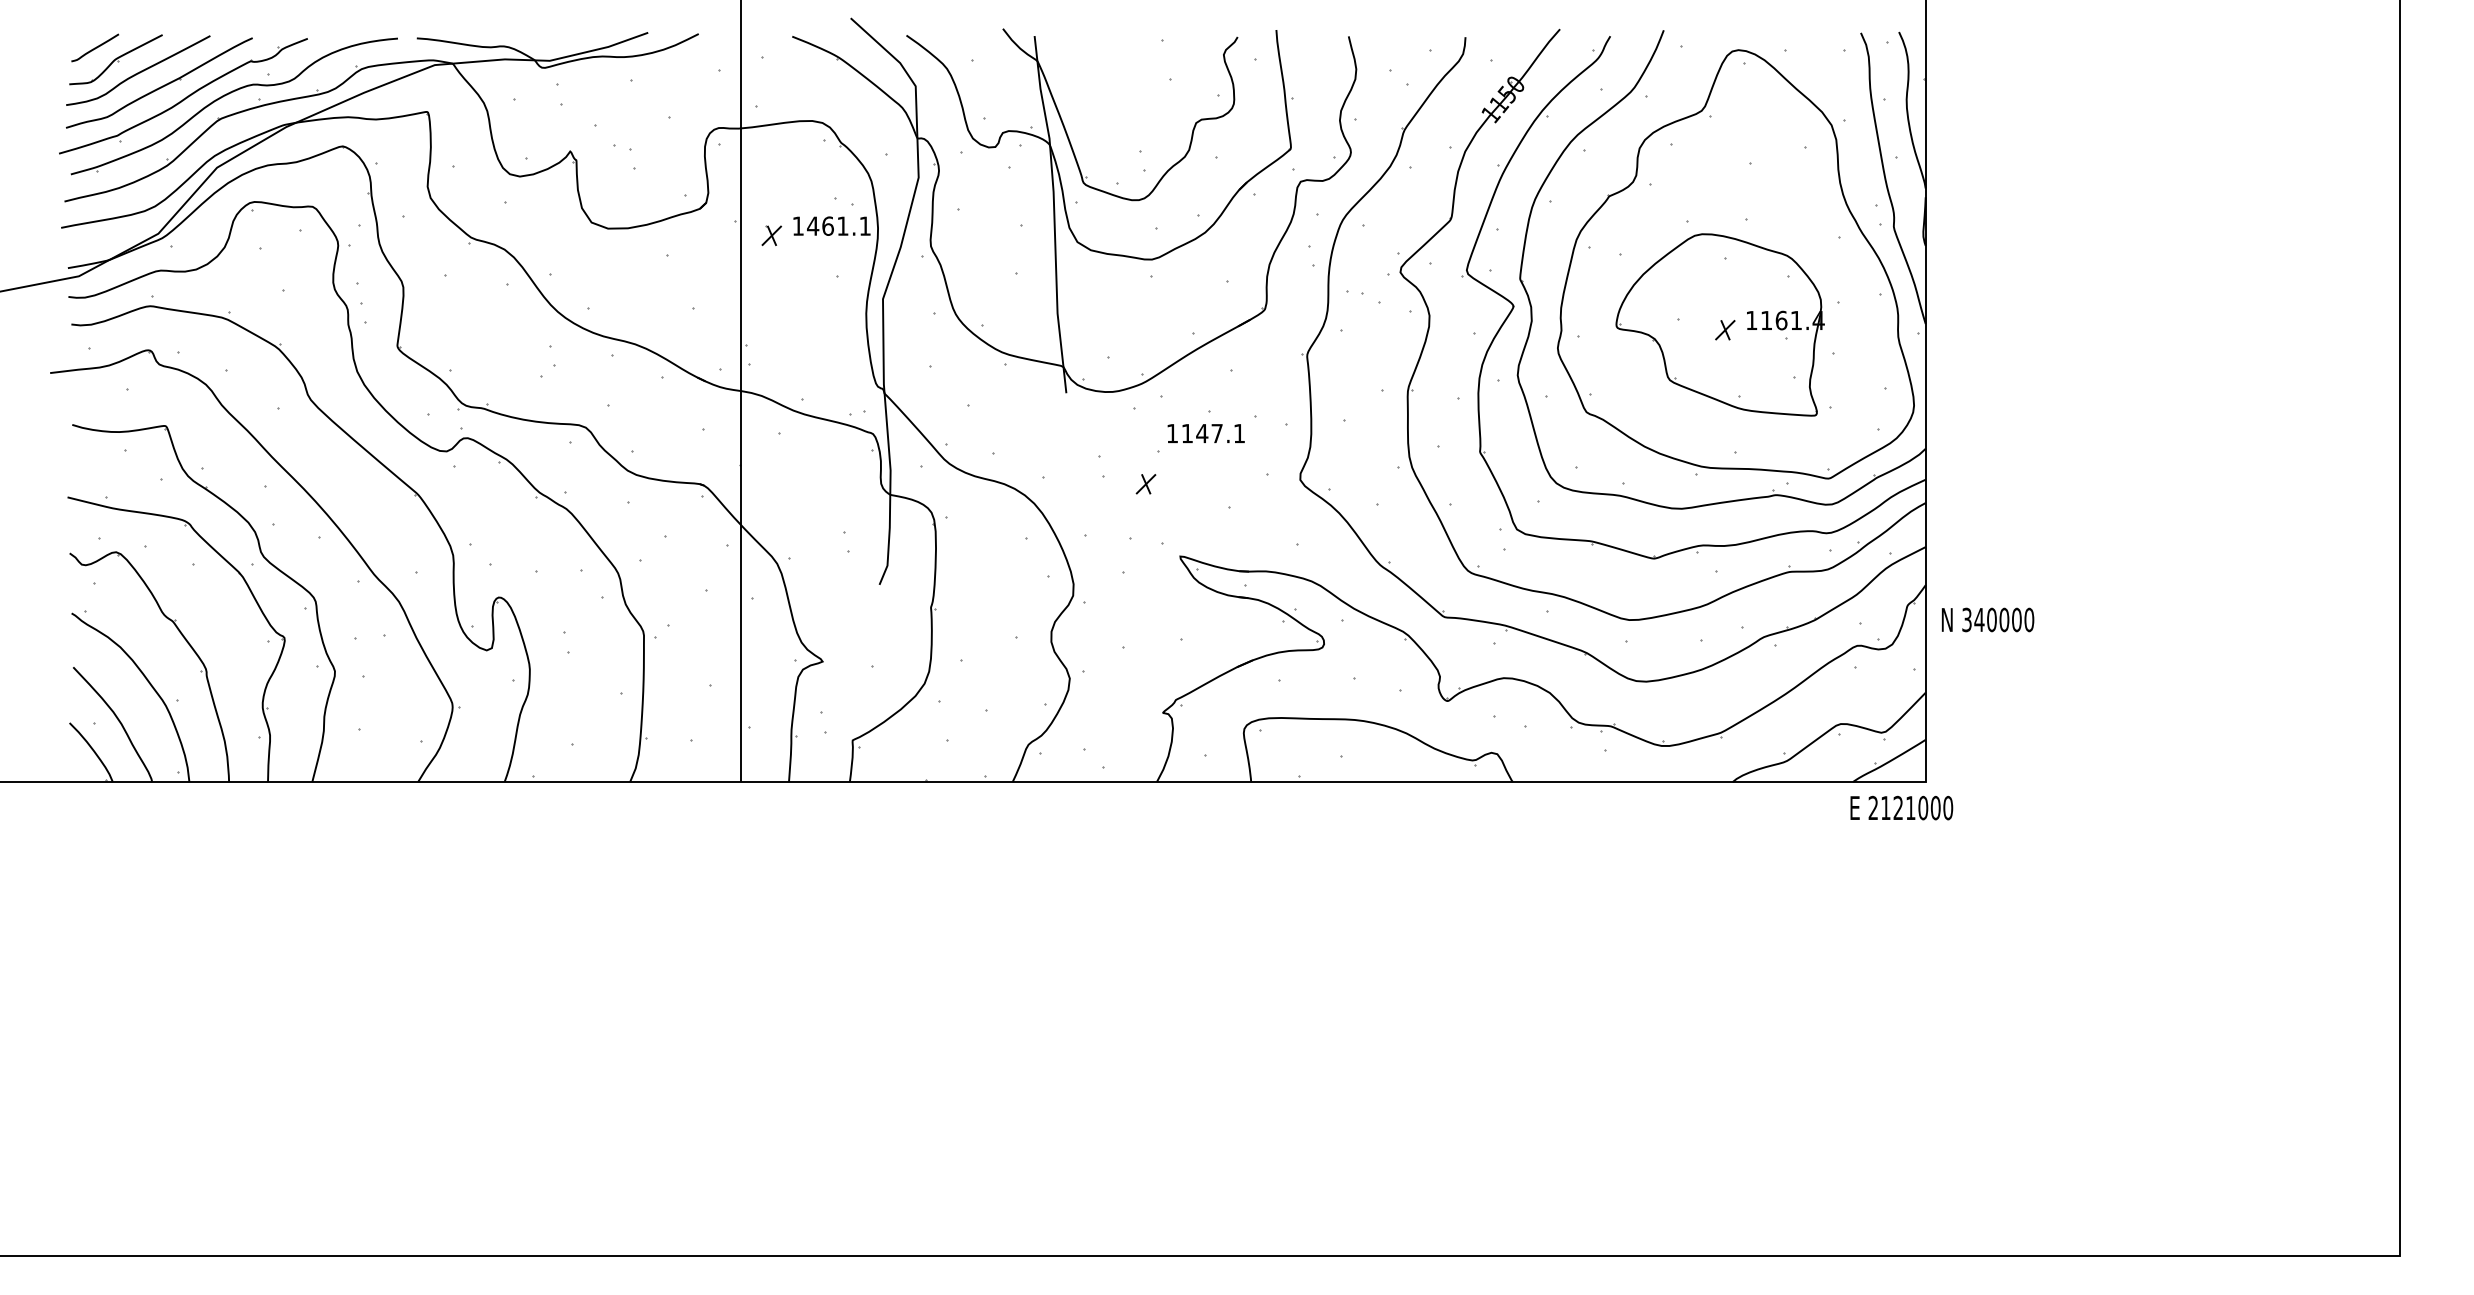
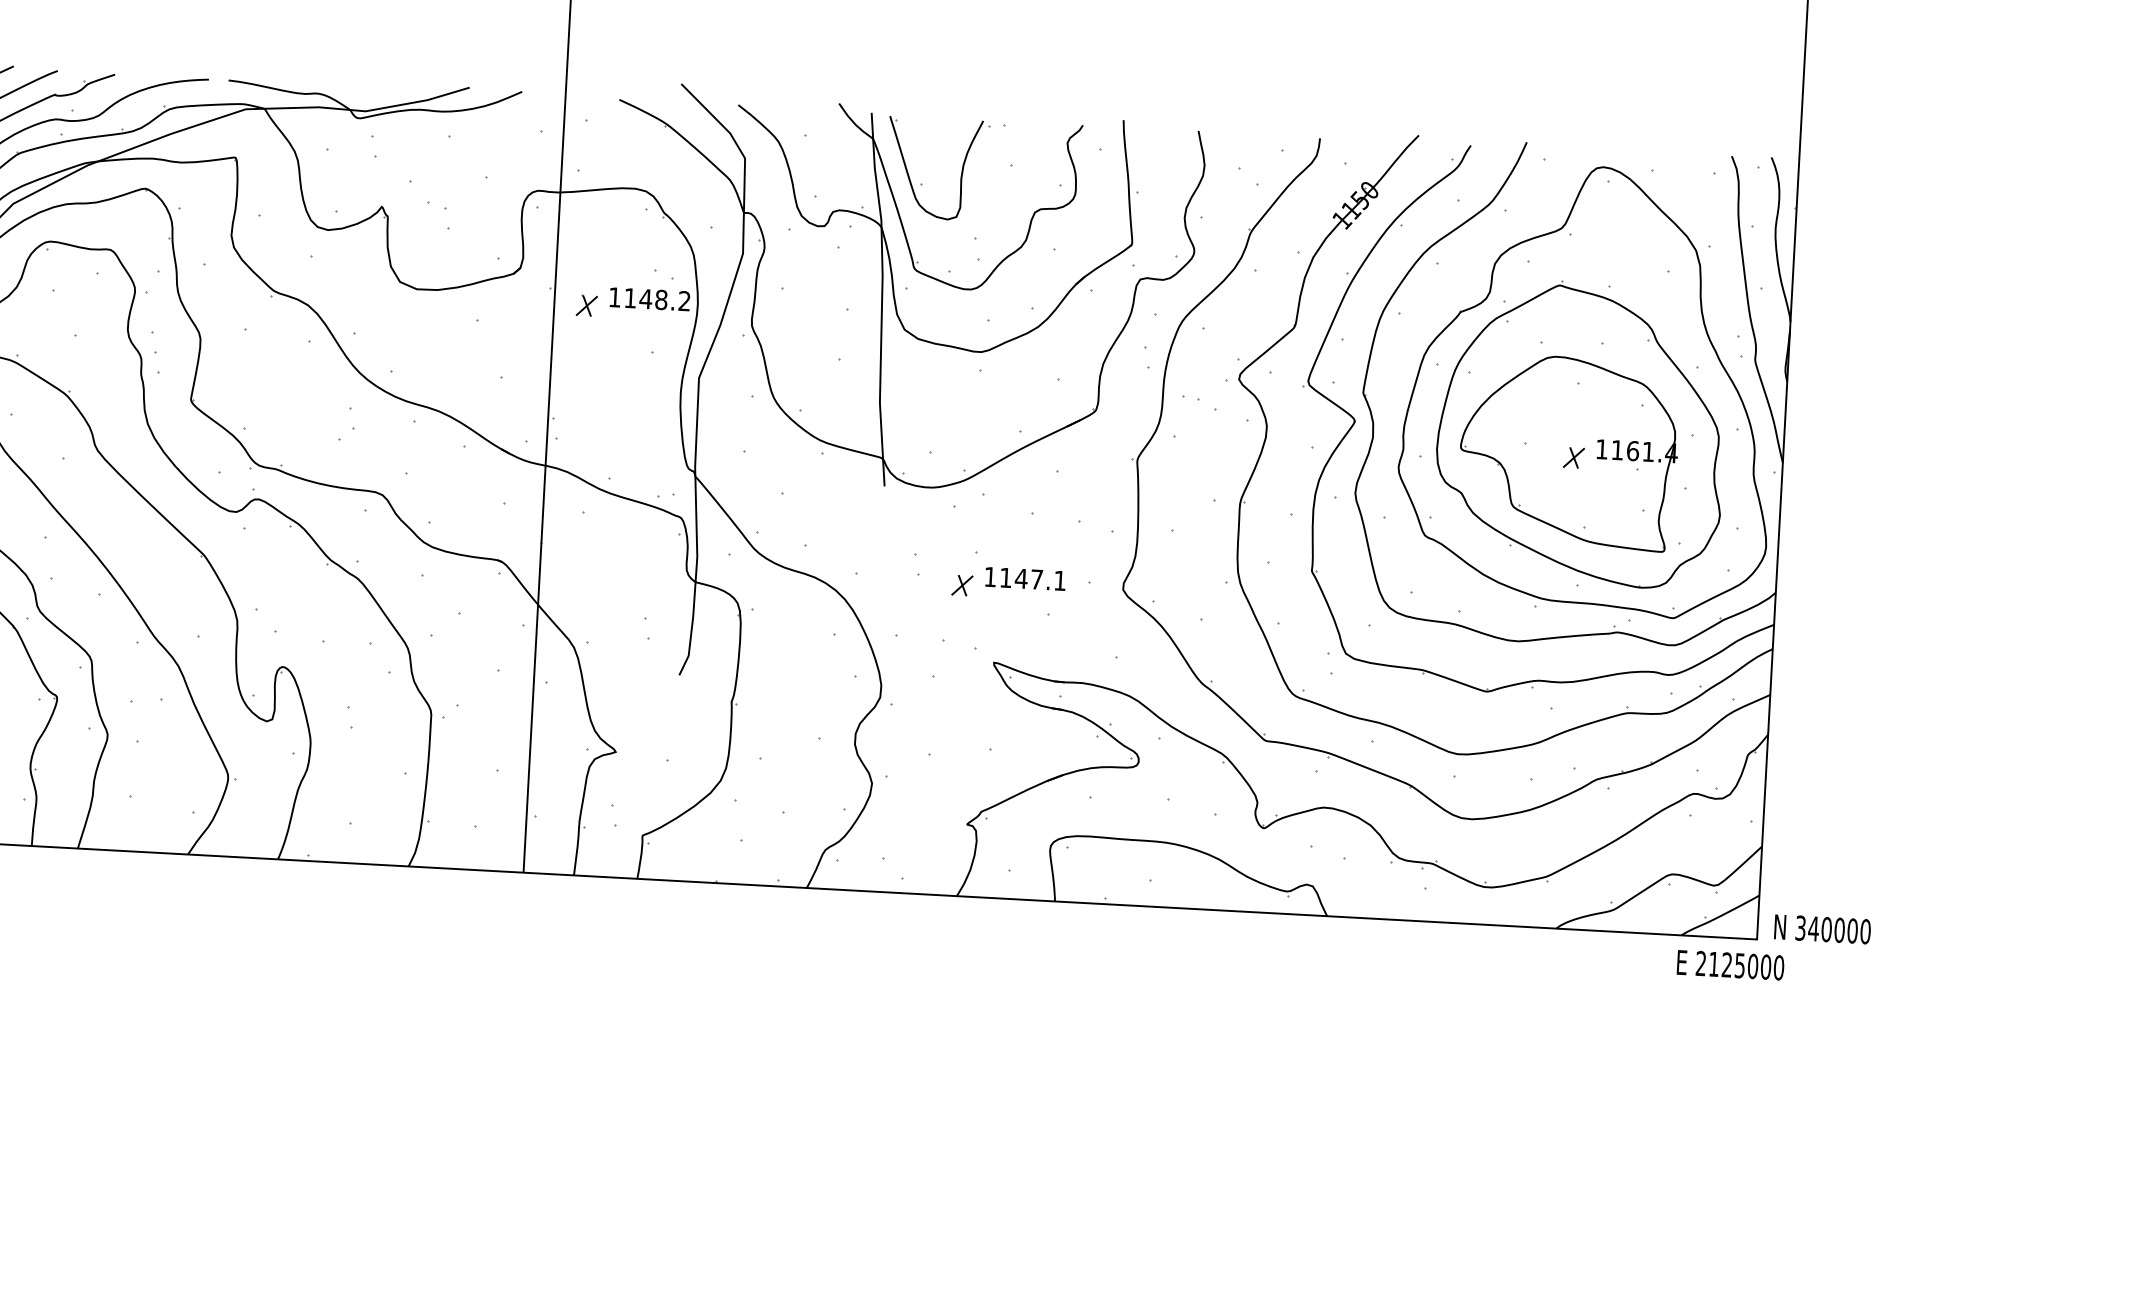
part: (1085, 101) -> (920, 183), added
text: (838, 225) -> (656, 298), 1461.1 -> 1148.2
part: (1730, 306) -> (1580, 433), added
text: (1205, 433) -> (1024, 578), moved
text: (1987, 619) -> (1822, 928), moved
text: (1910, 808) -> (1739, 966), 2121000 -> 2125000

